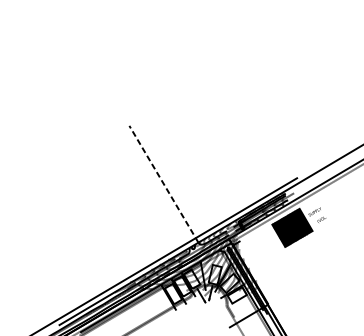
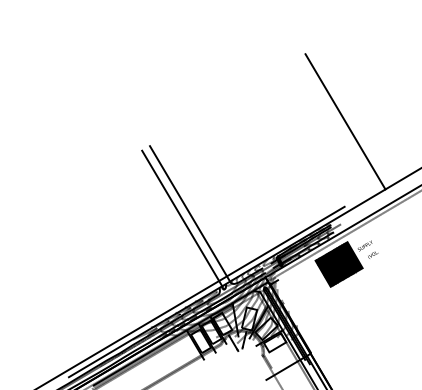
line: (297, 104) -> (345, 121), added
line: (164, 183) -> (190, 213), dashed -> solid
line: (157, 188) -> (182, 218), added

